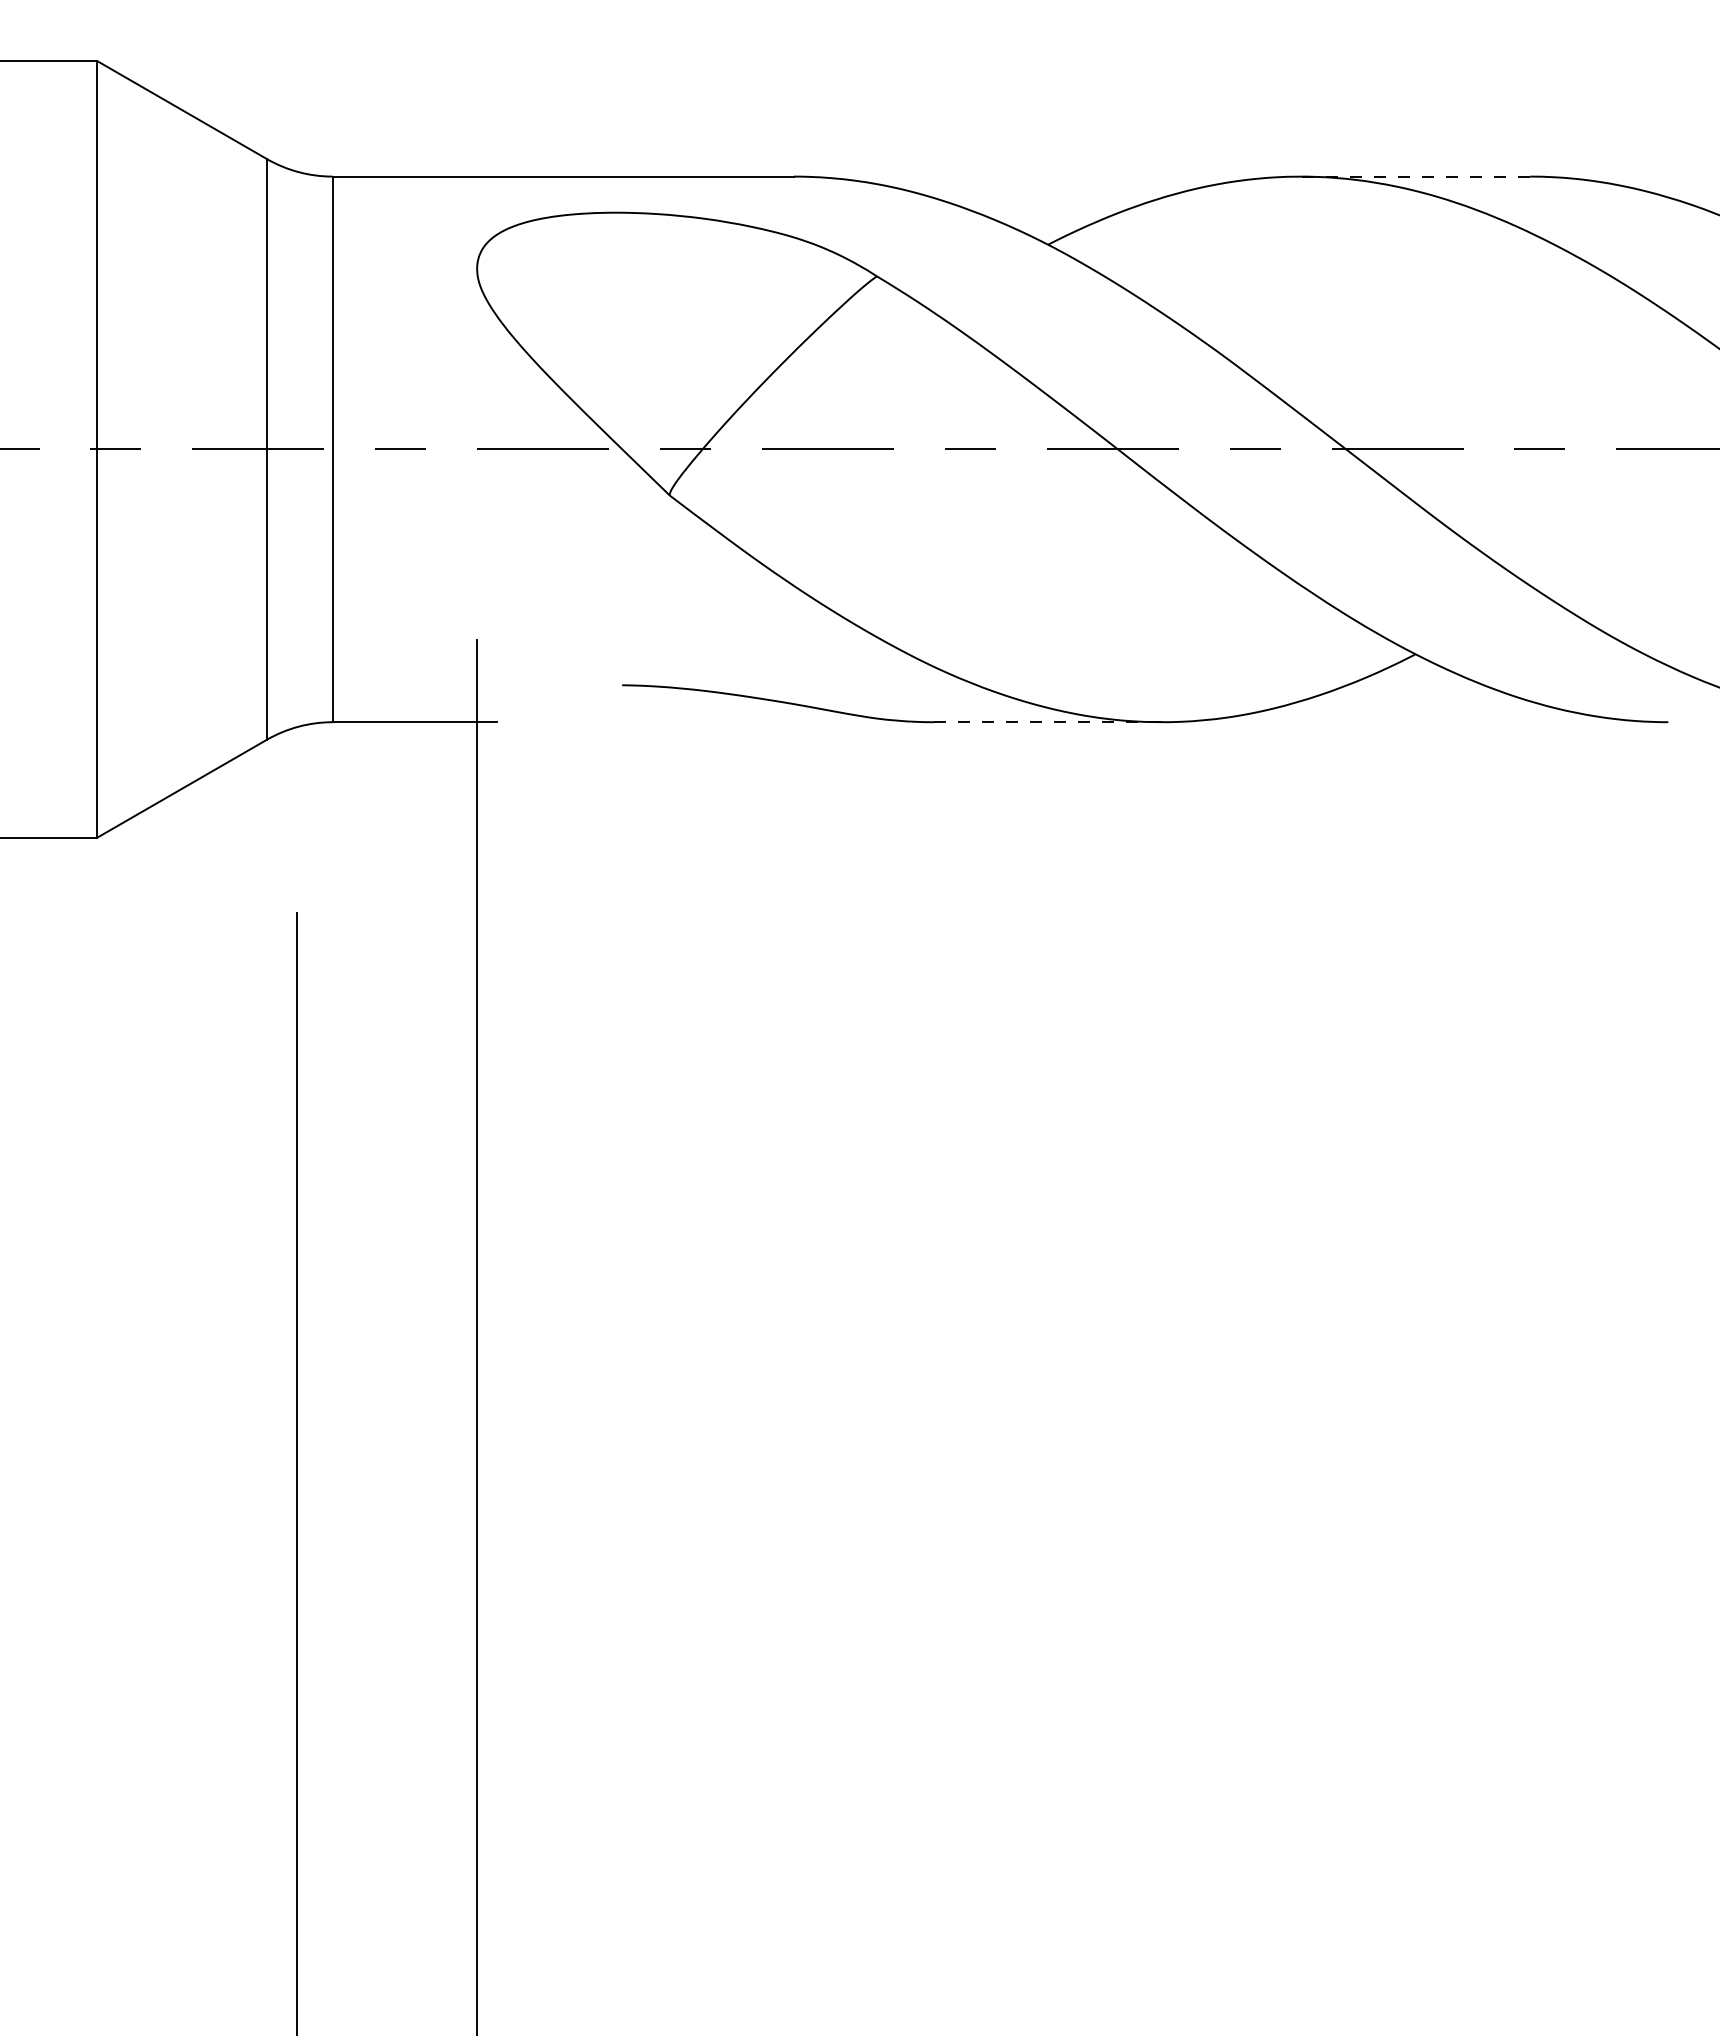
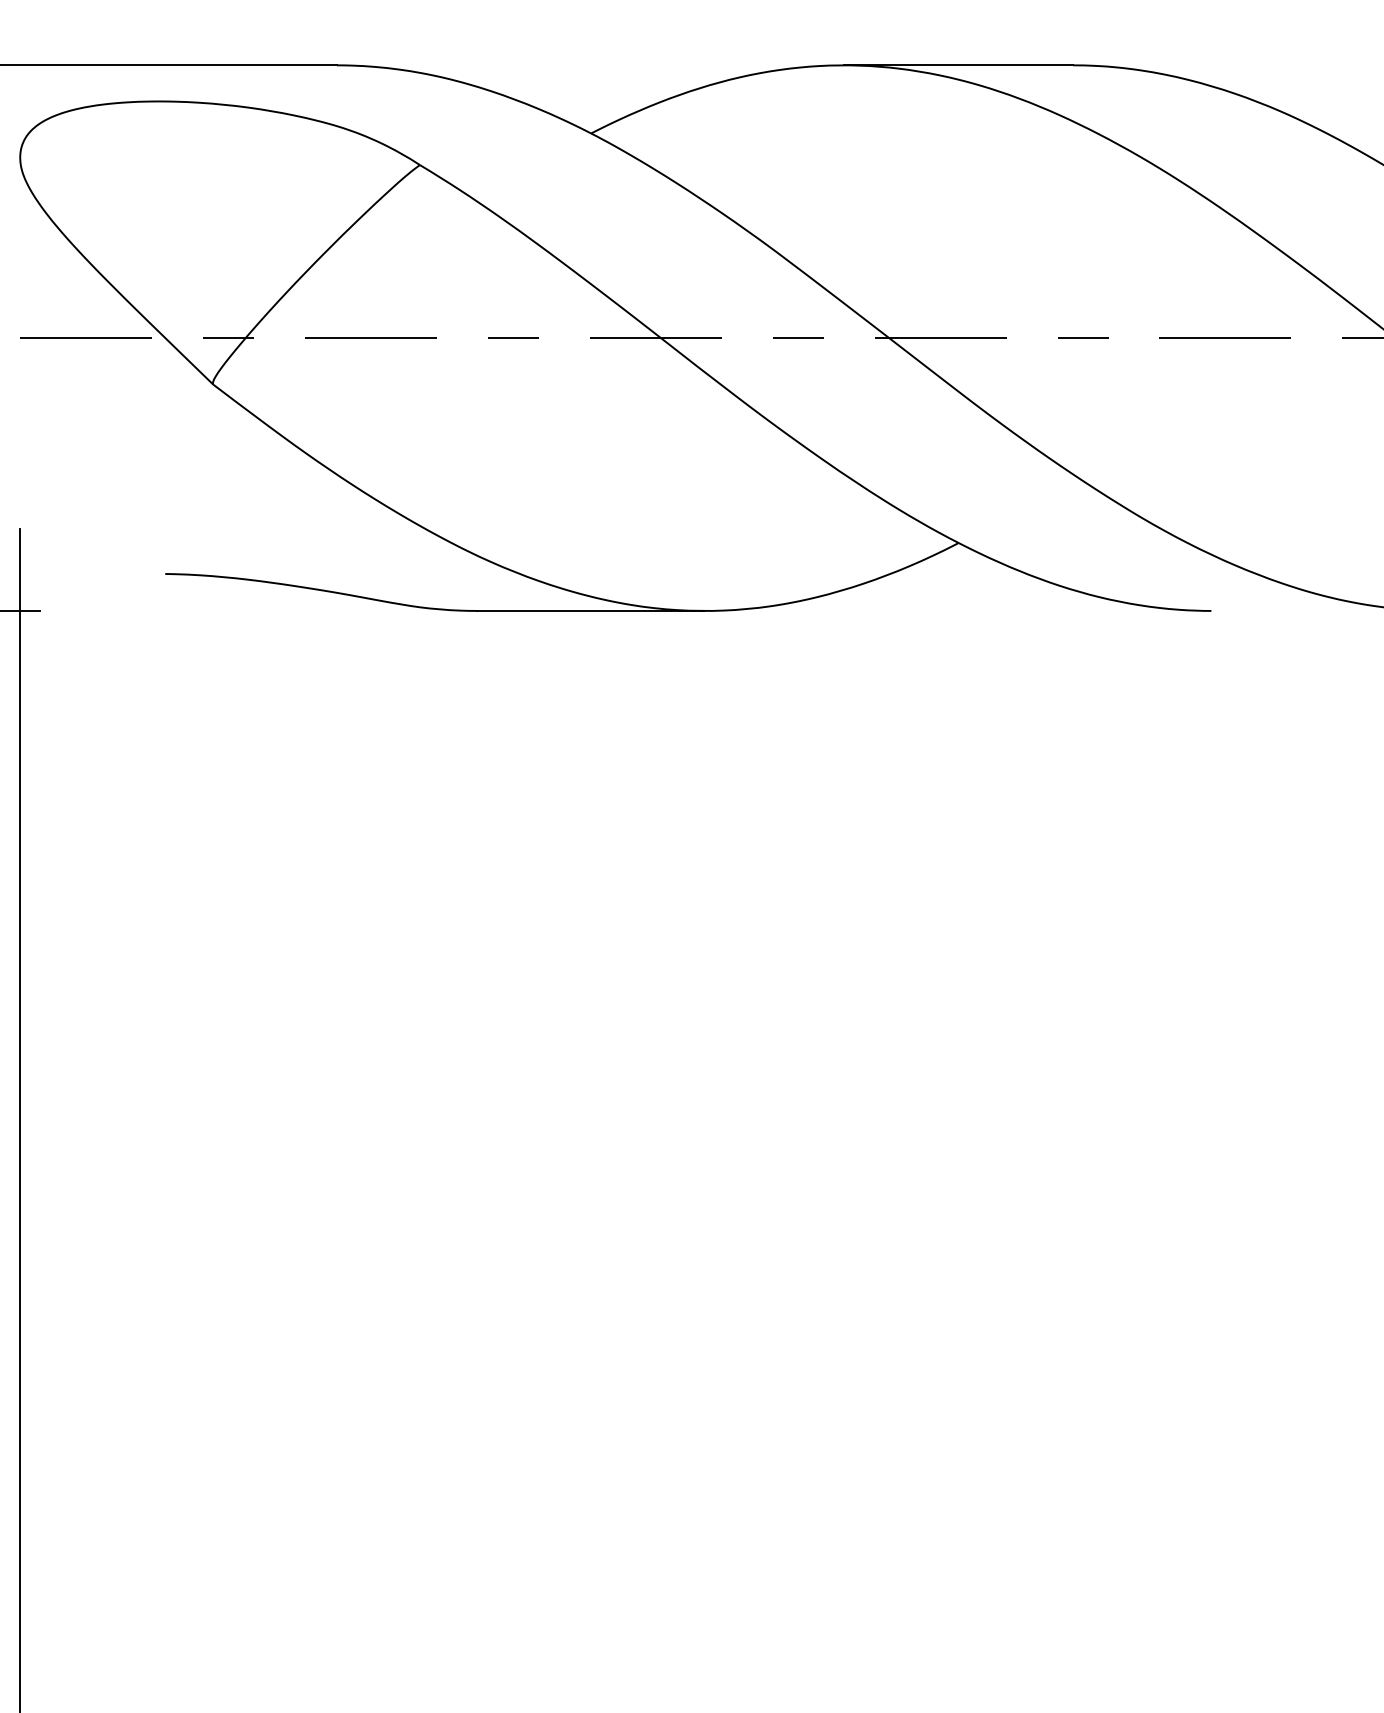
line: (1415, 176) -> (958, 65), dashed -> solid
line: (1048, 722) -> (591, 611), dashed -> solid

